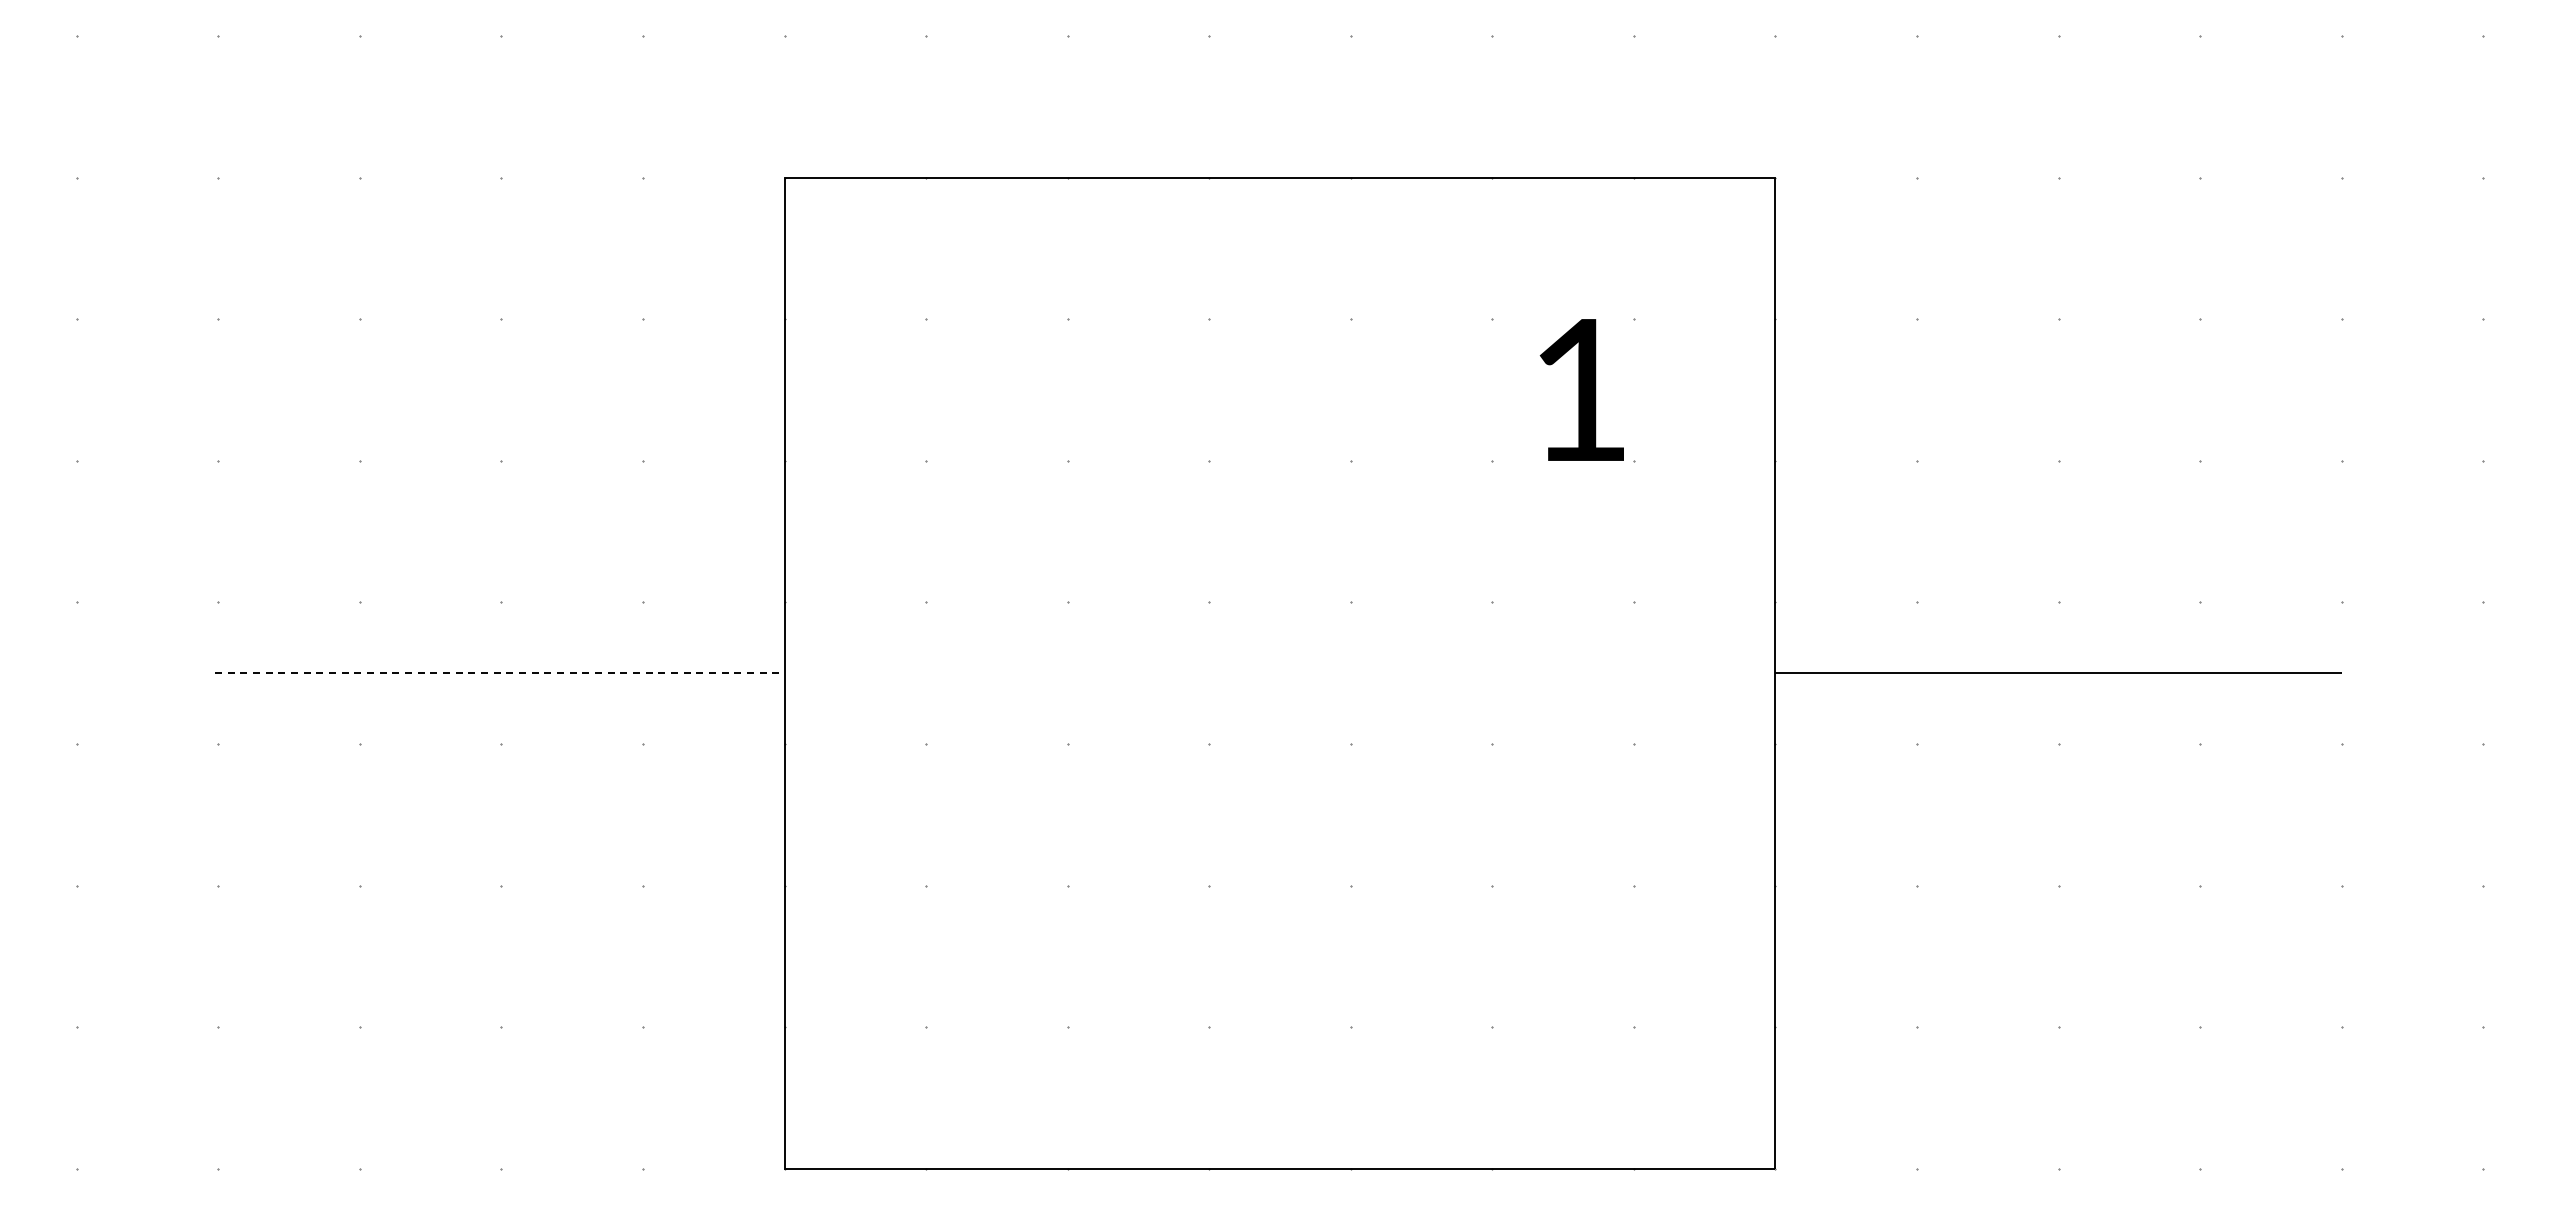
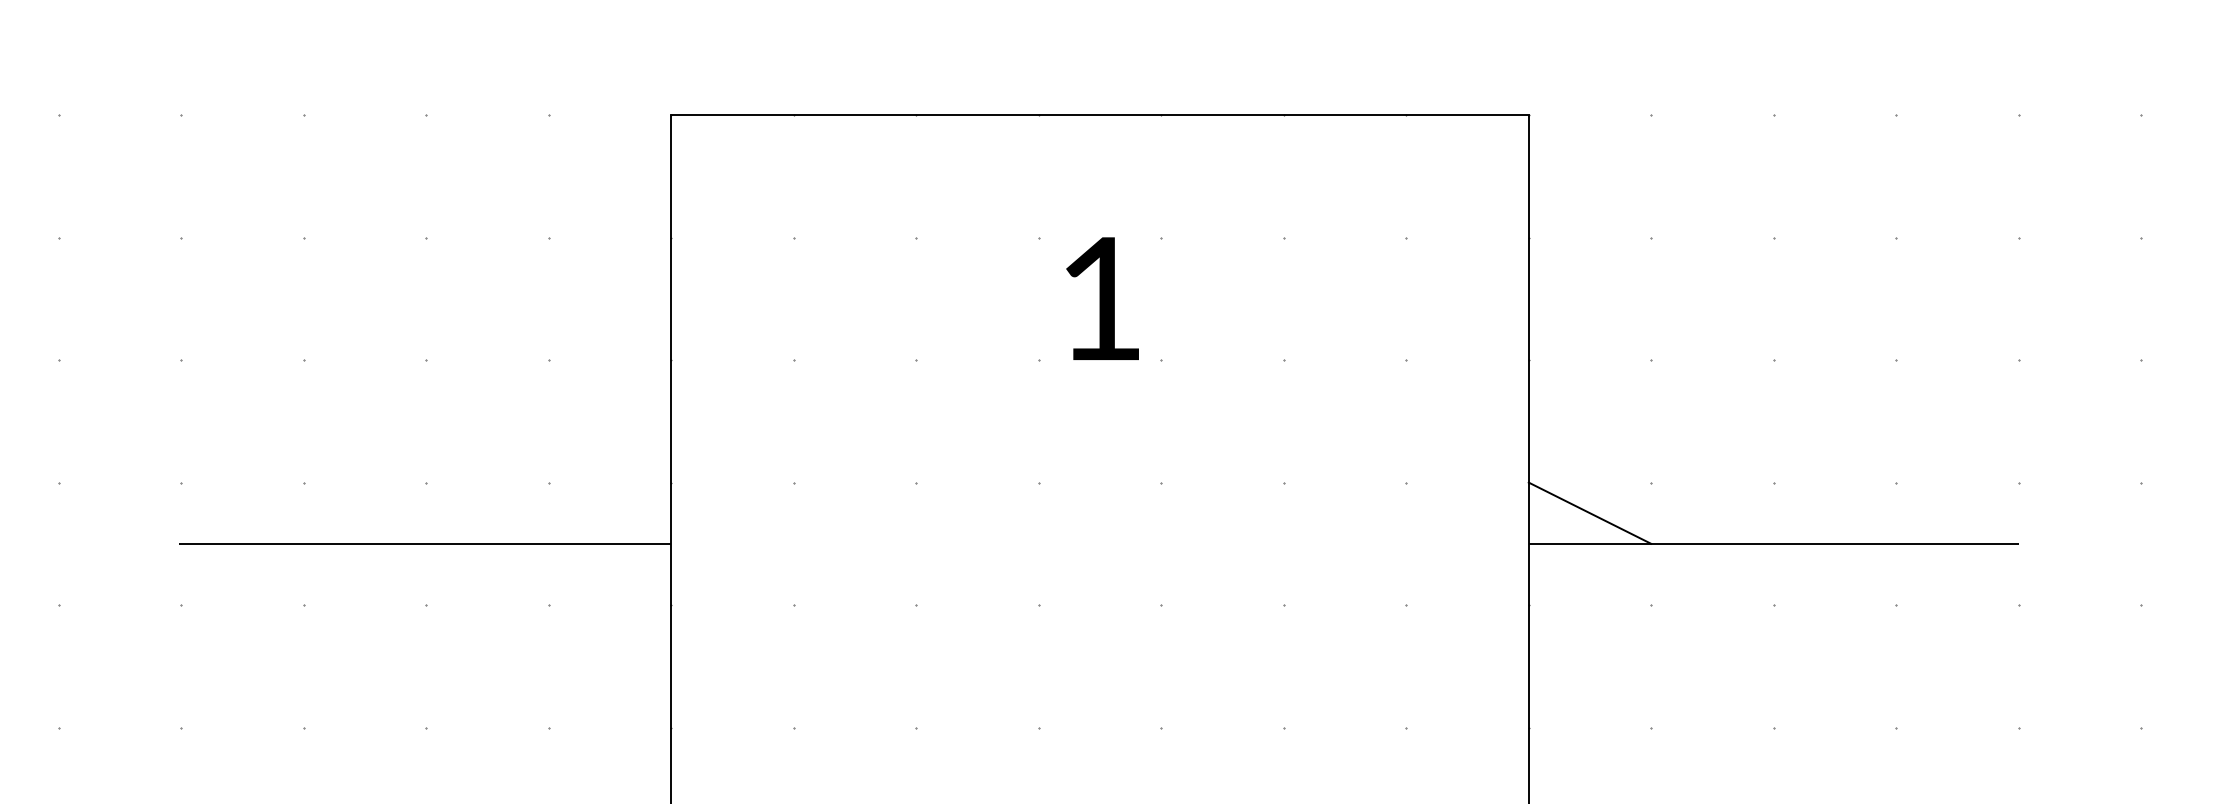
text: (1581, 389) -> (1102, 298), moved
line: (1845, 637) -> (1589, 512), added
line: (499, 673) -> (424, 544), dashed -> solid

